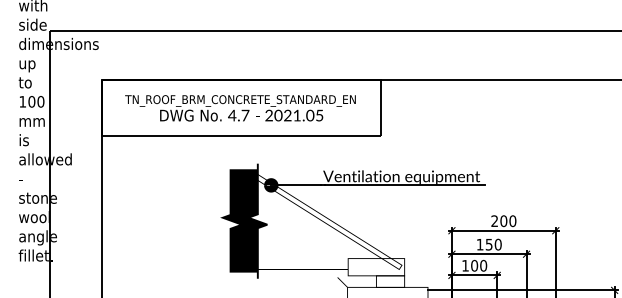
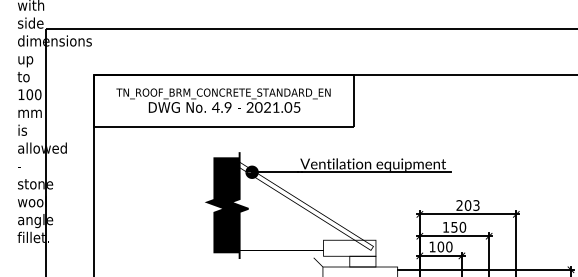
text: (245, 115) -> (228, 107), 4.7 -> 4.9
text: (512, 221) -> (476, 205), 200 -> 203

